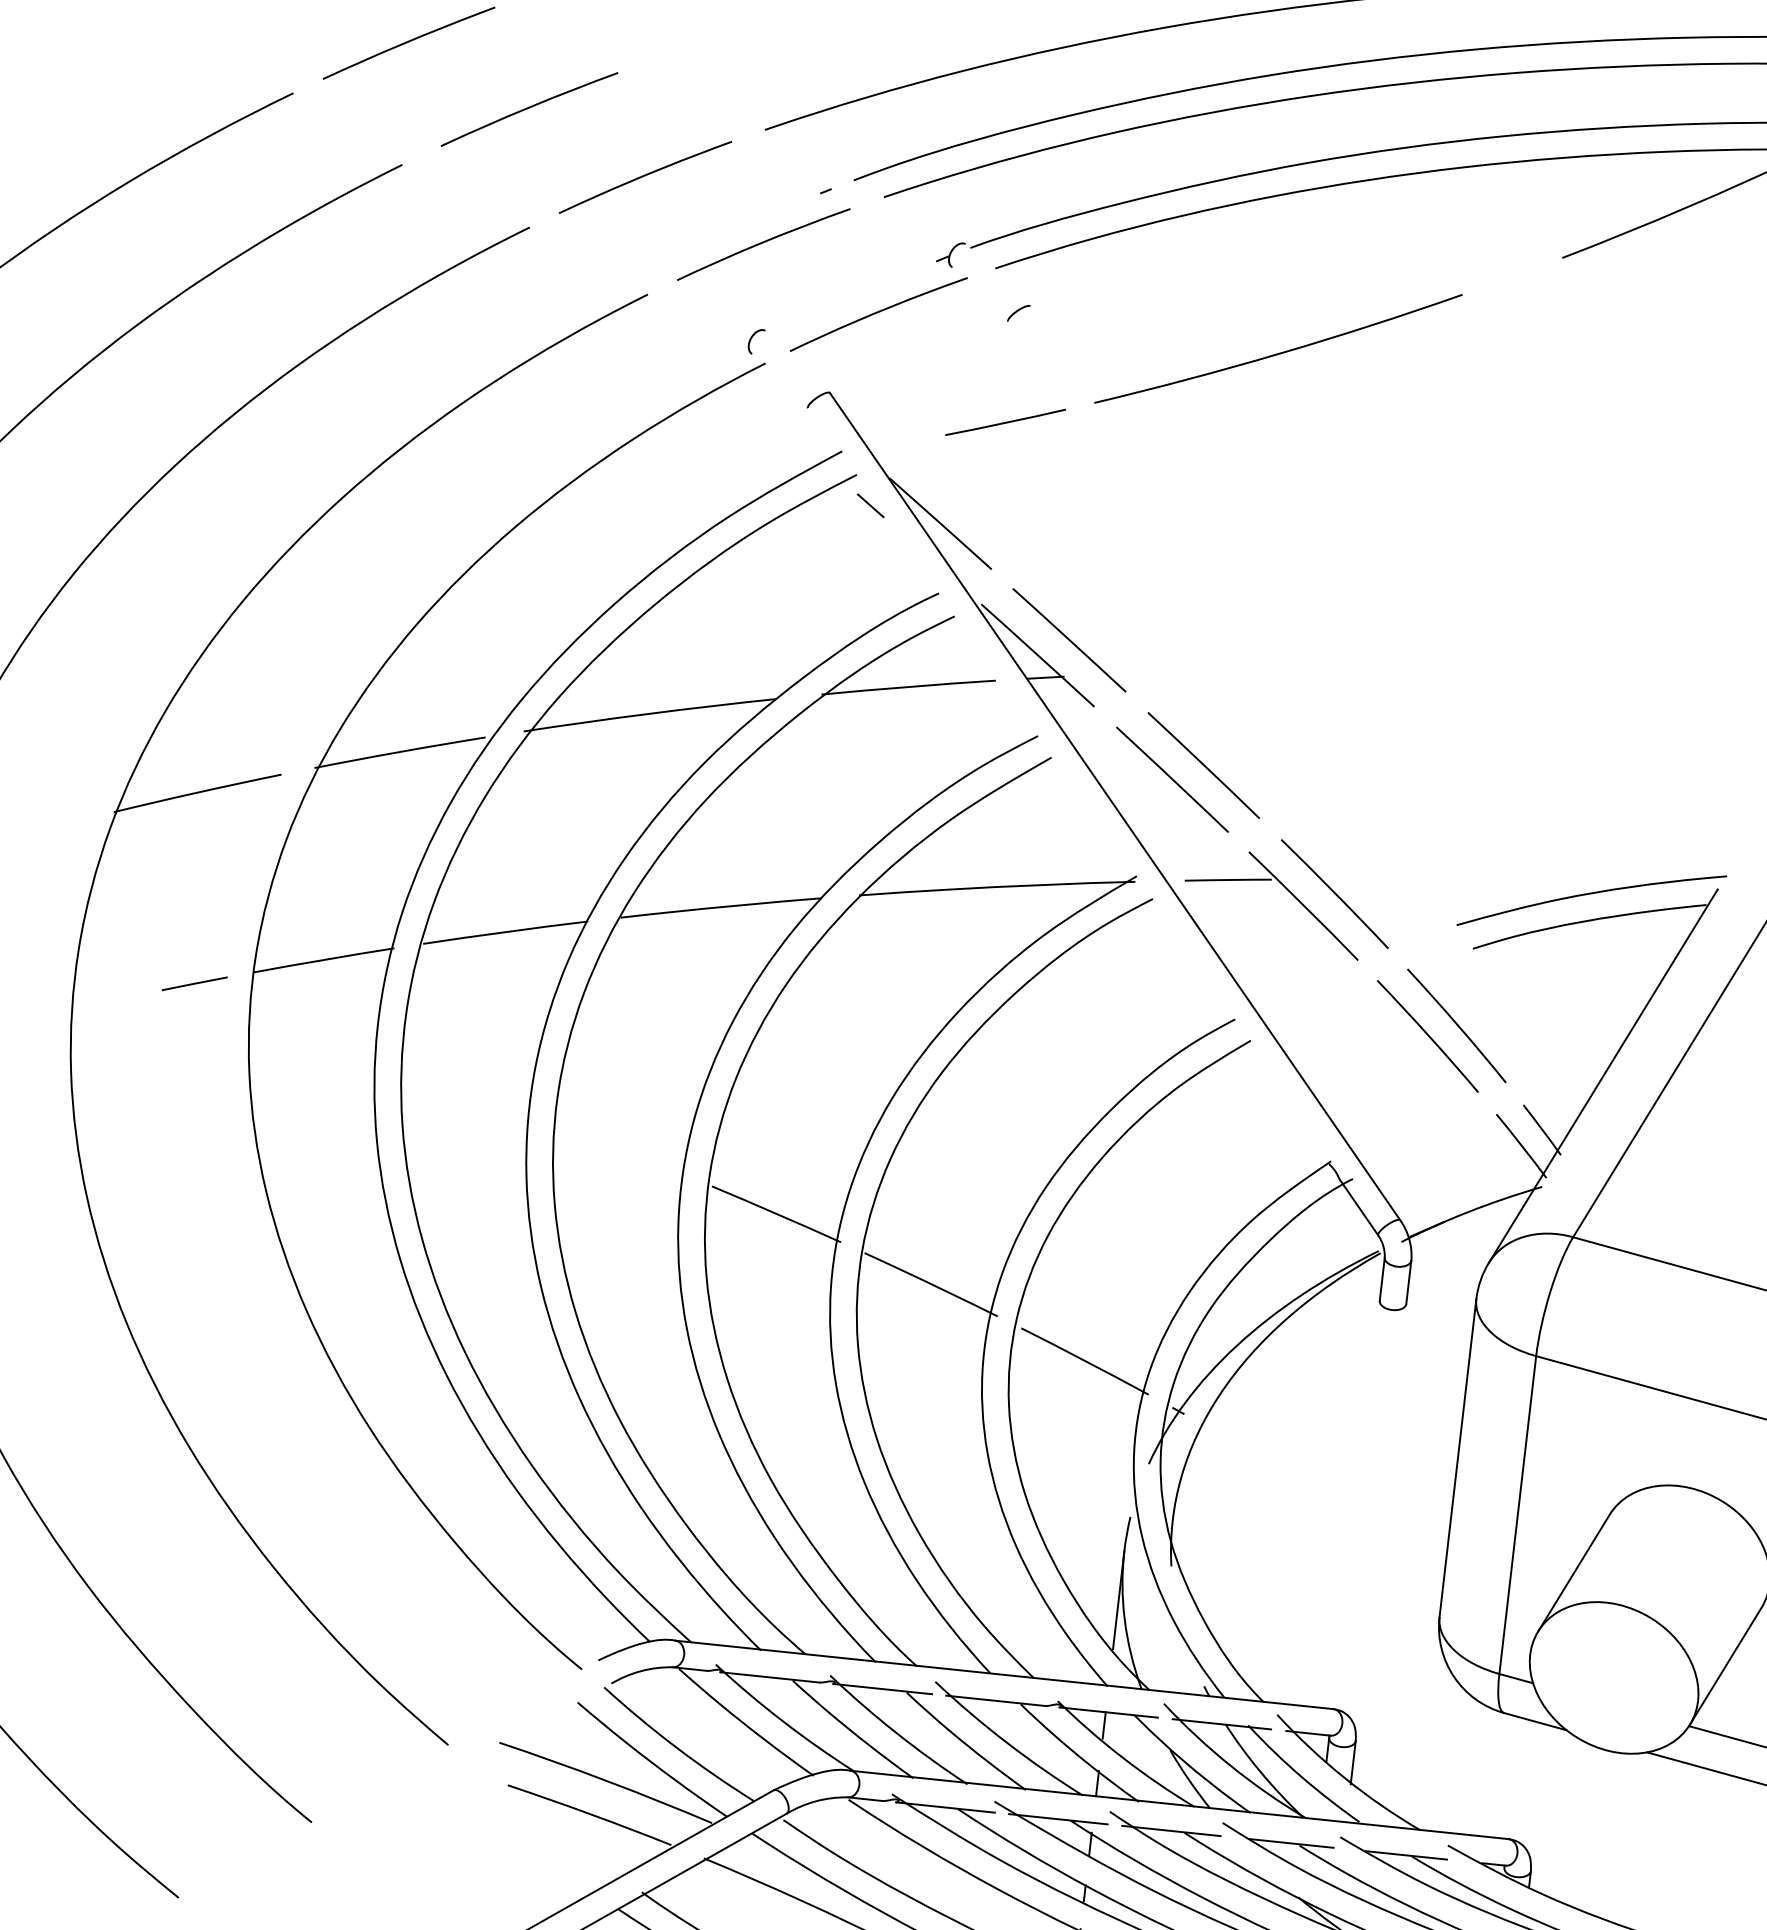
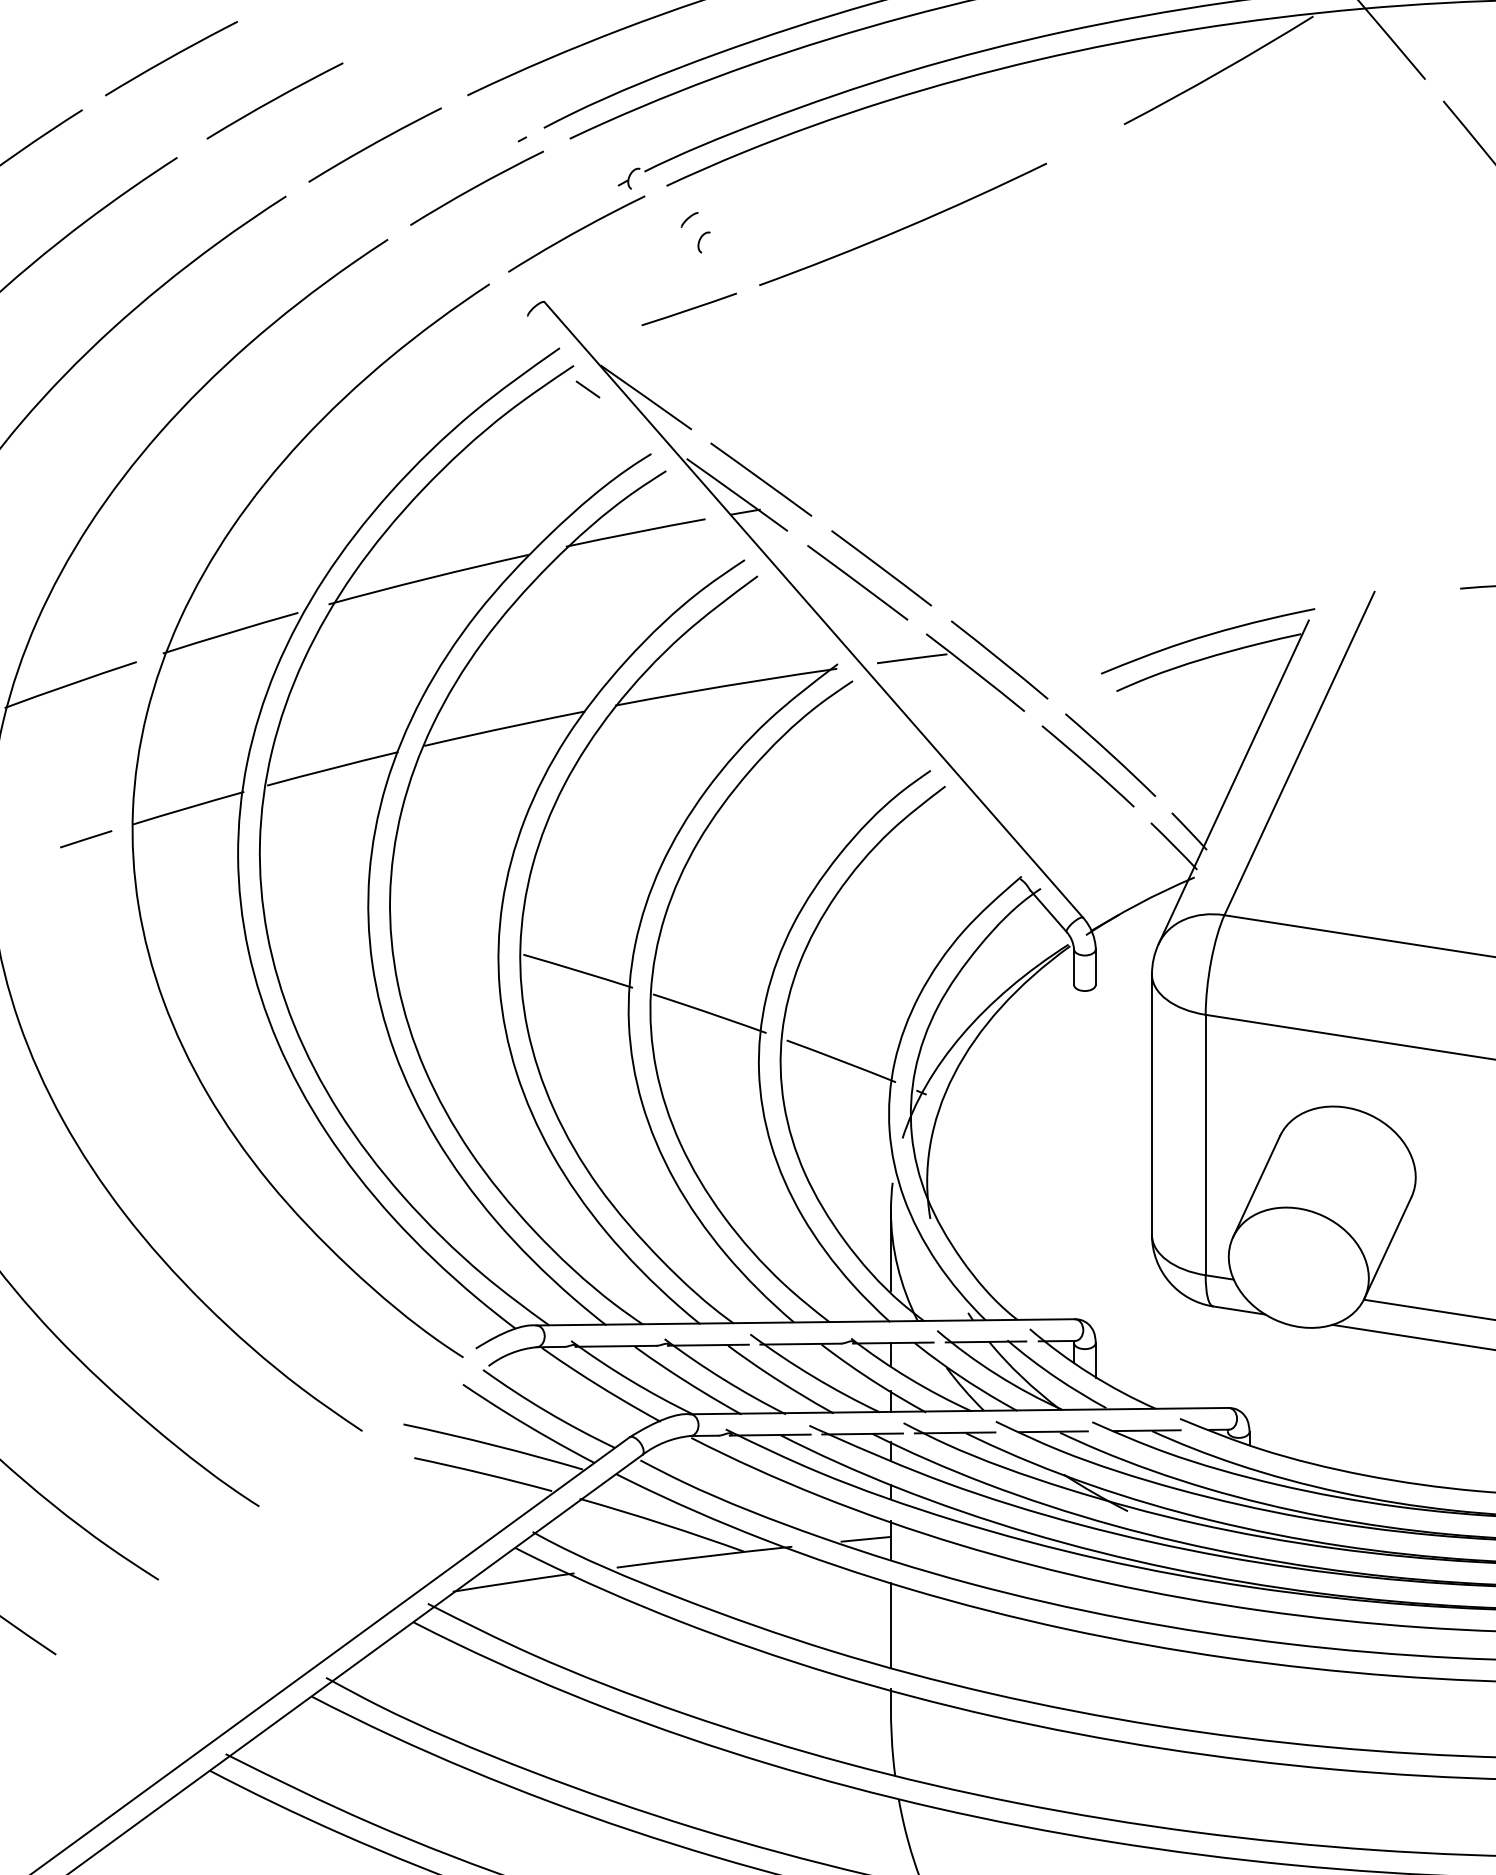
part: (755, 341) -> (703, 242), moved

